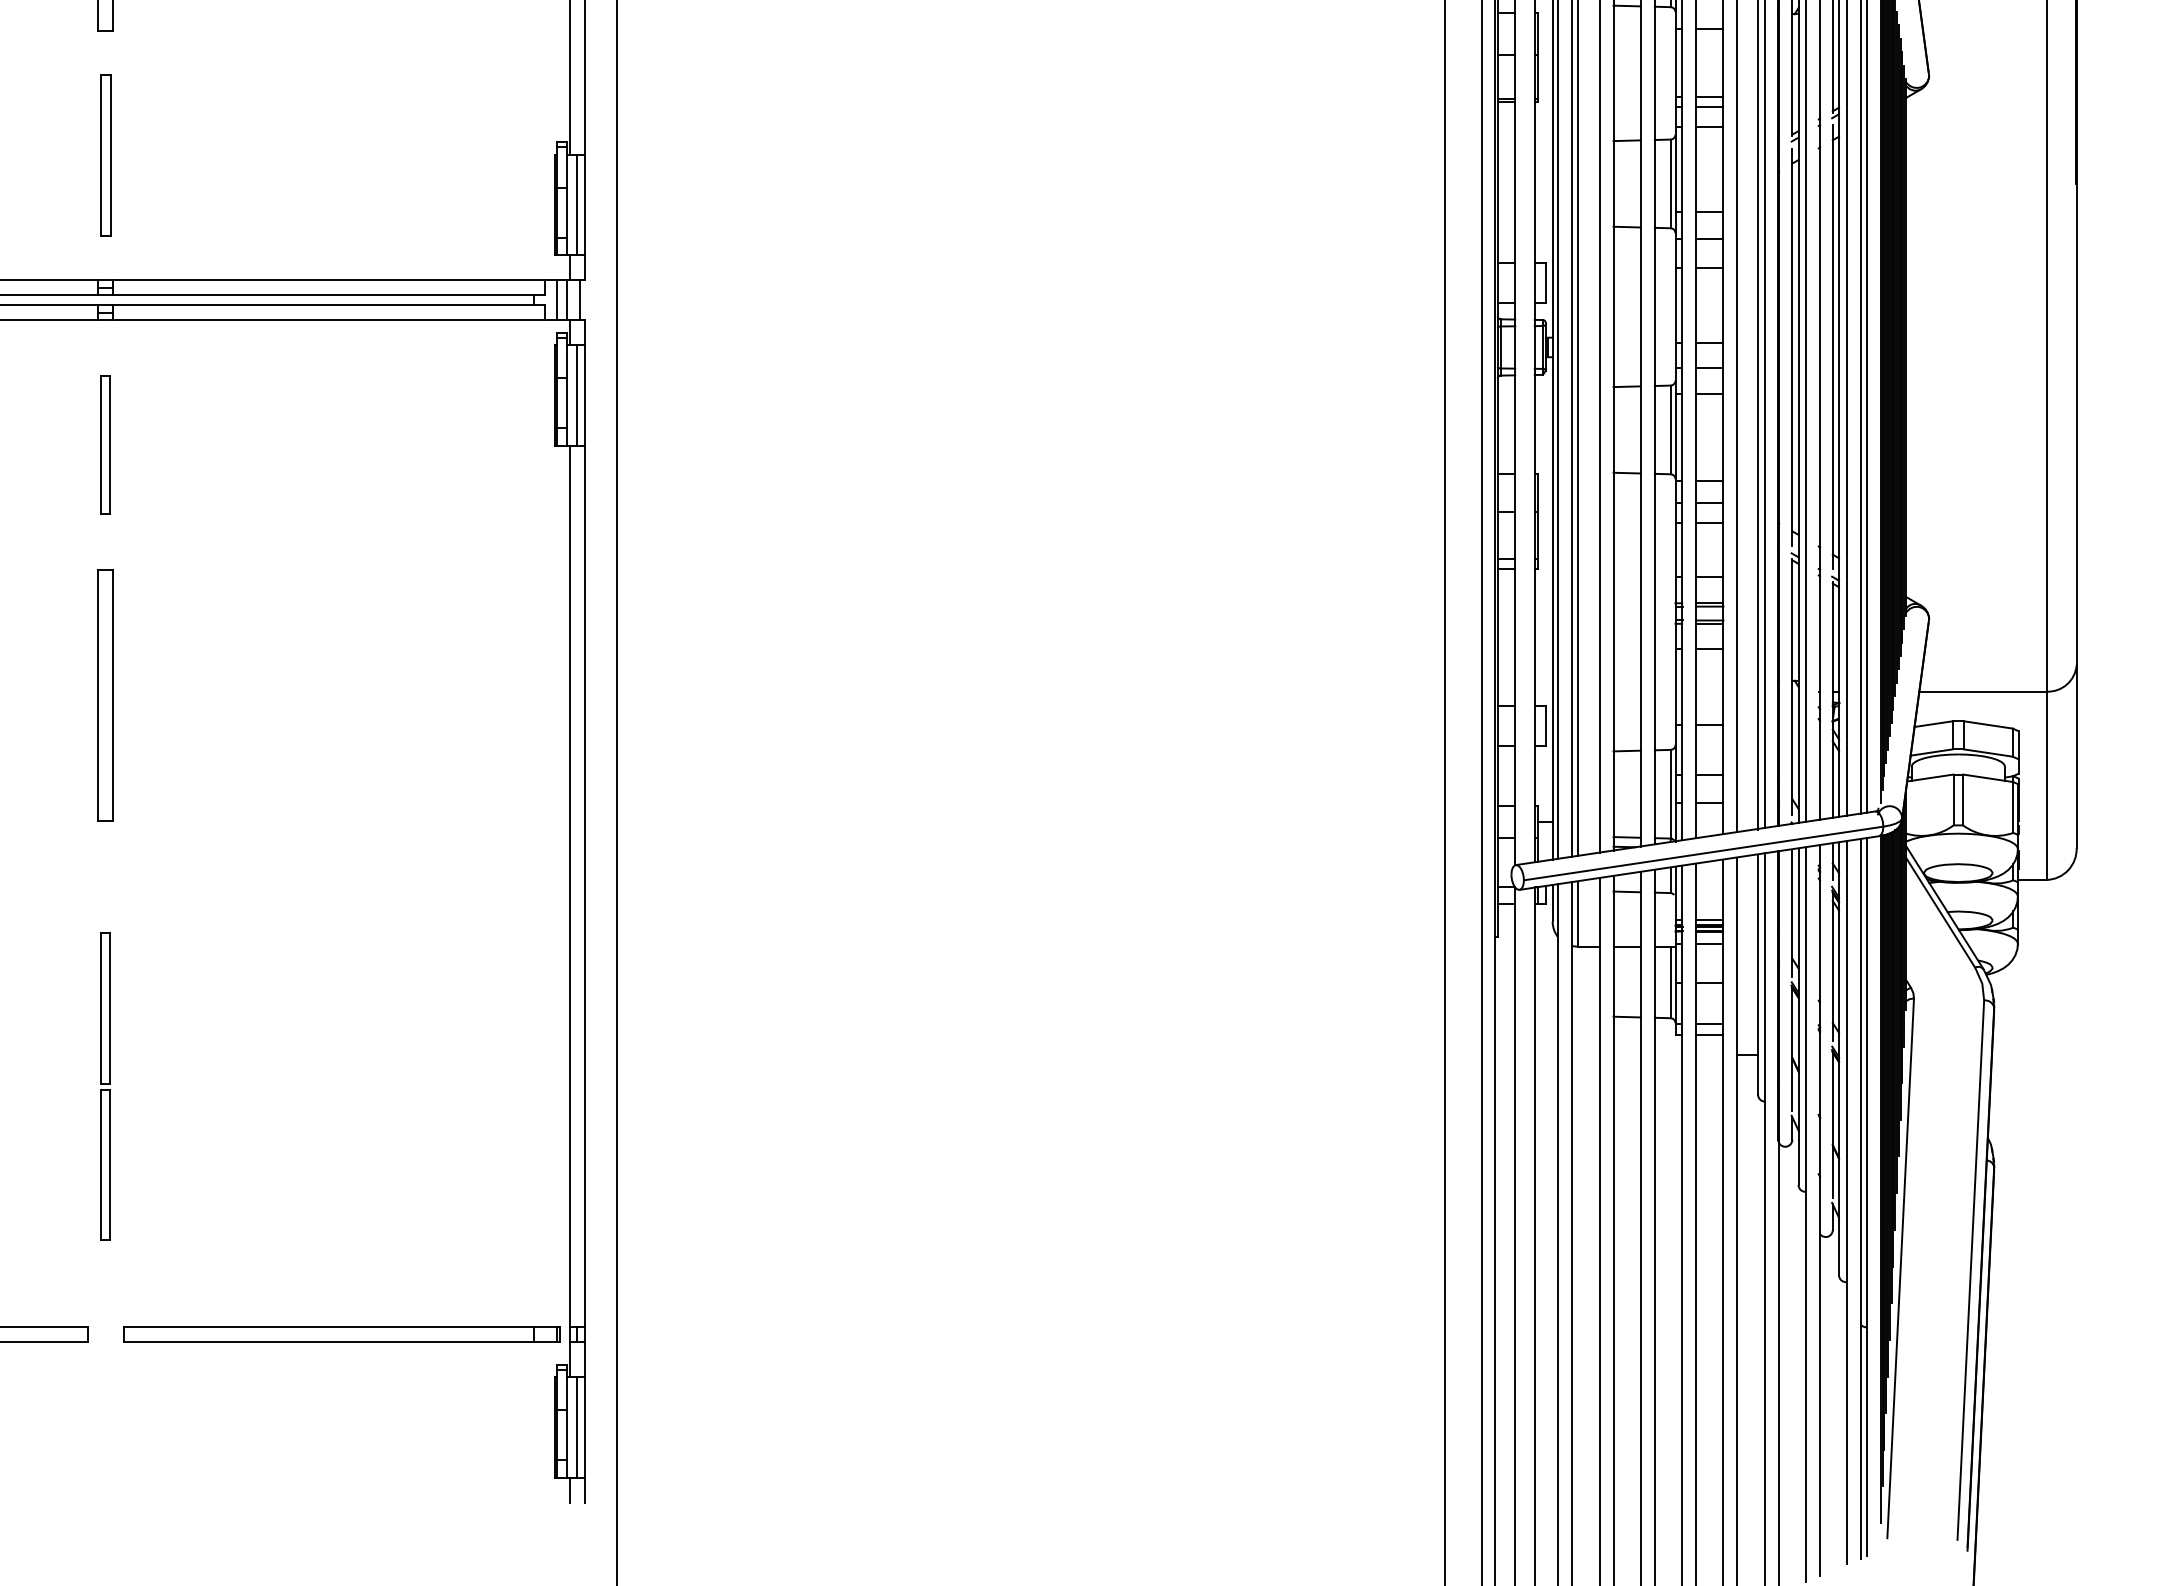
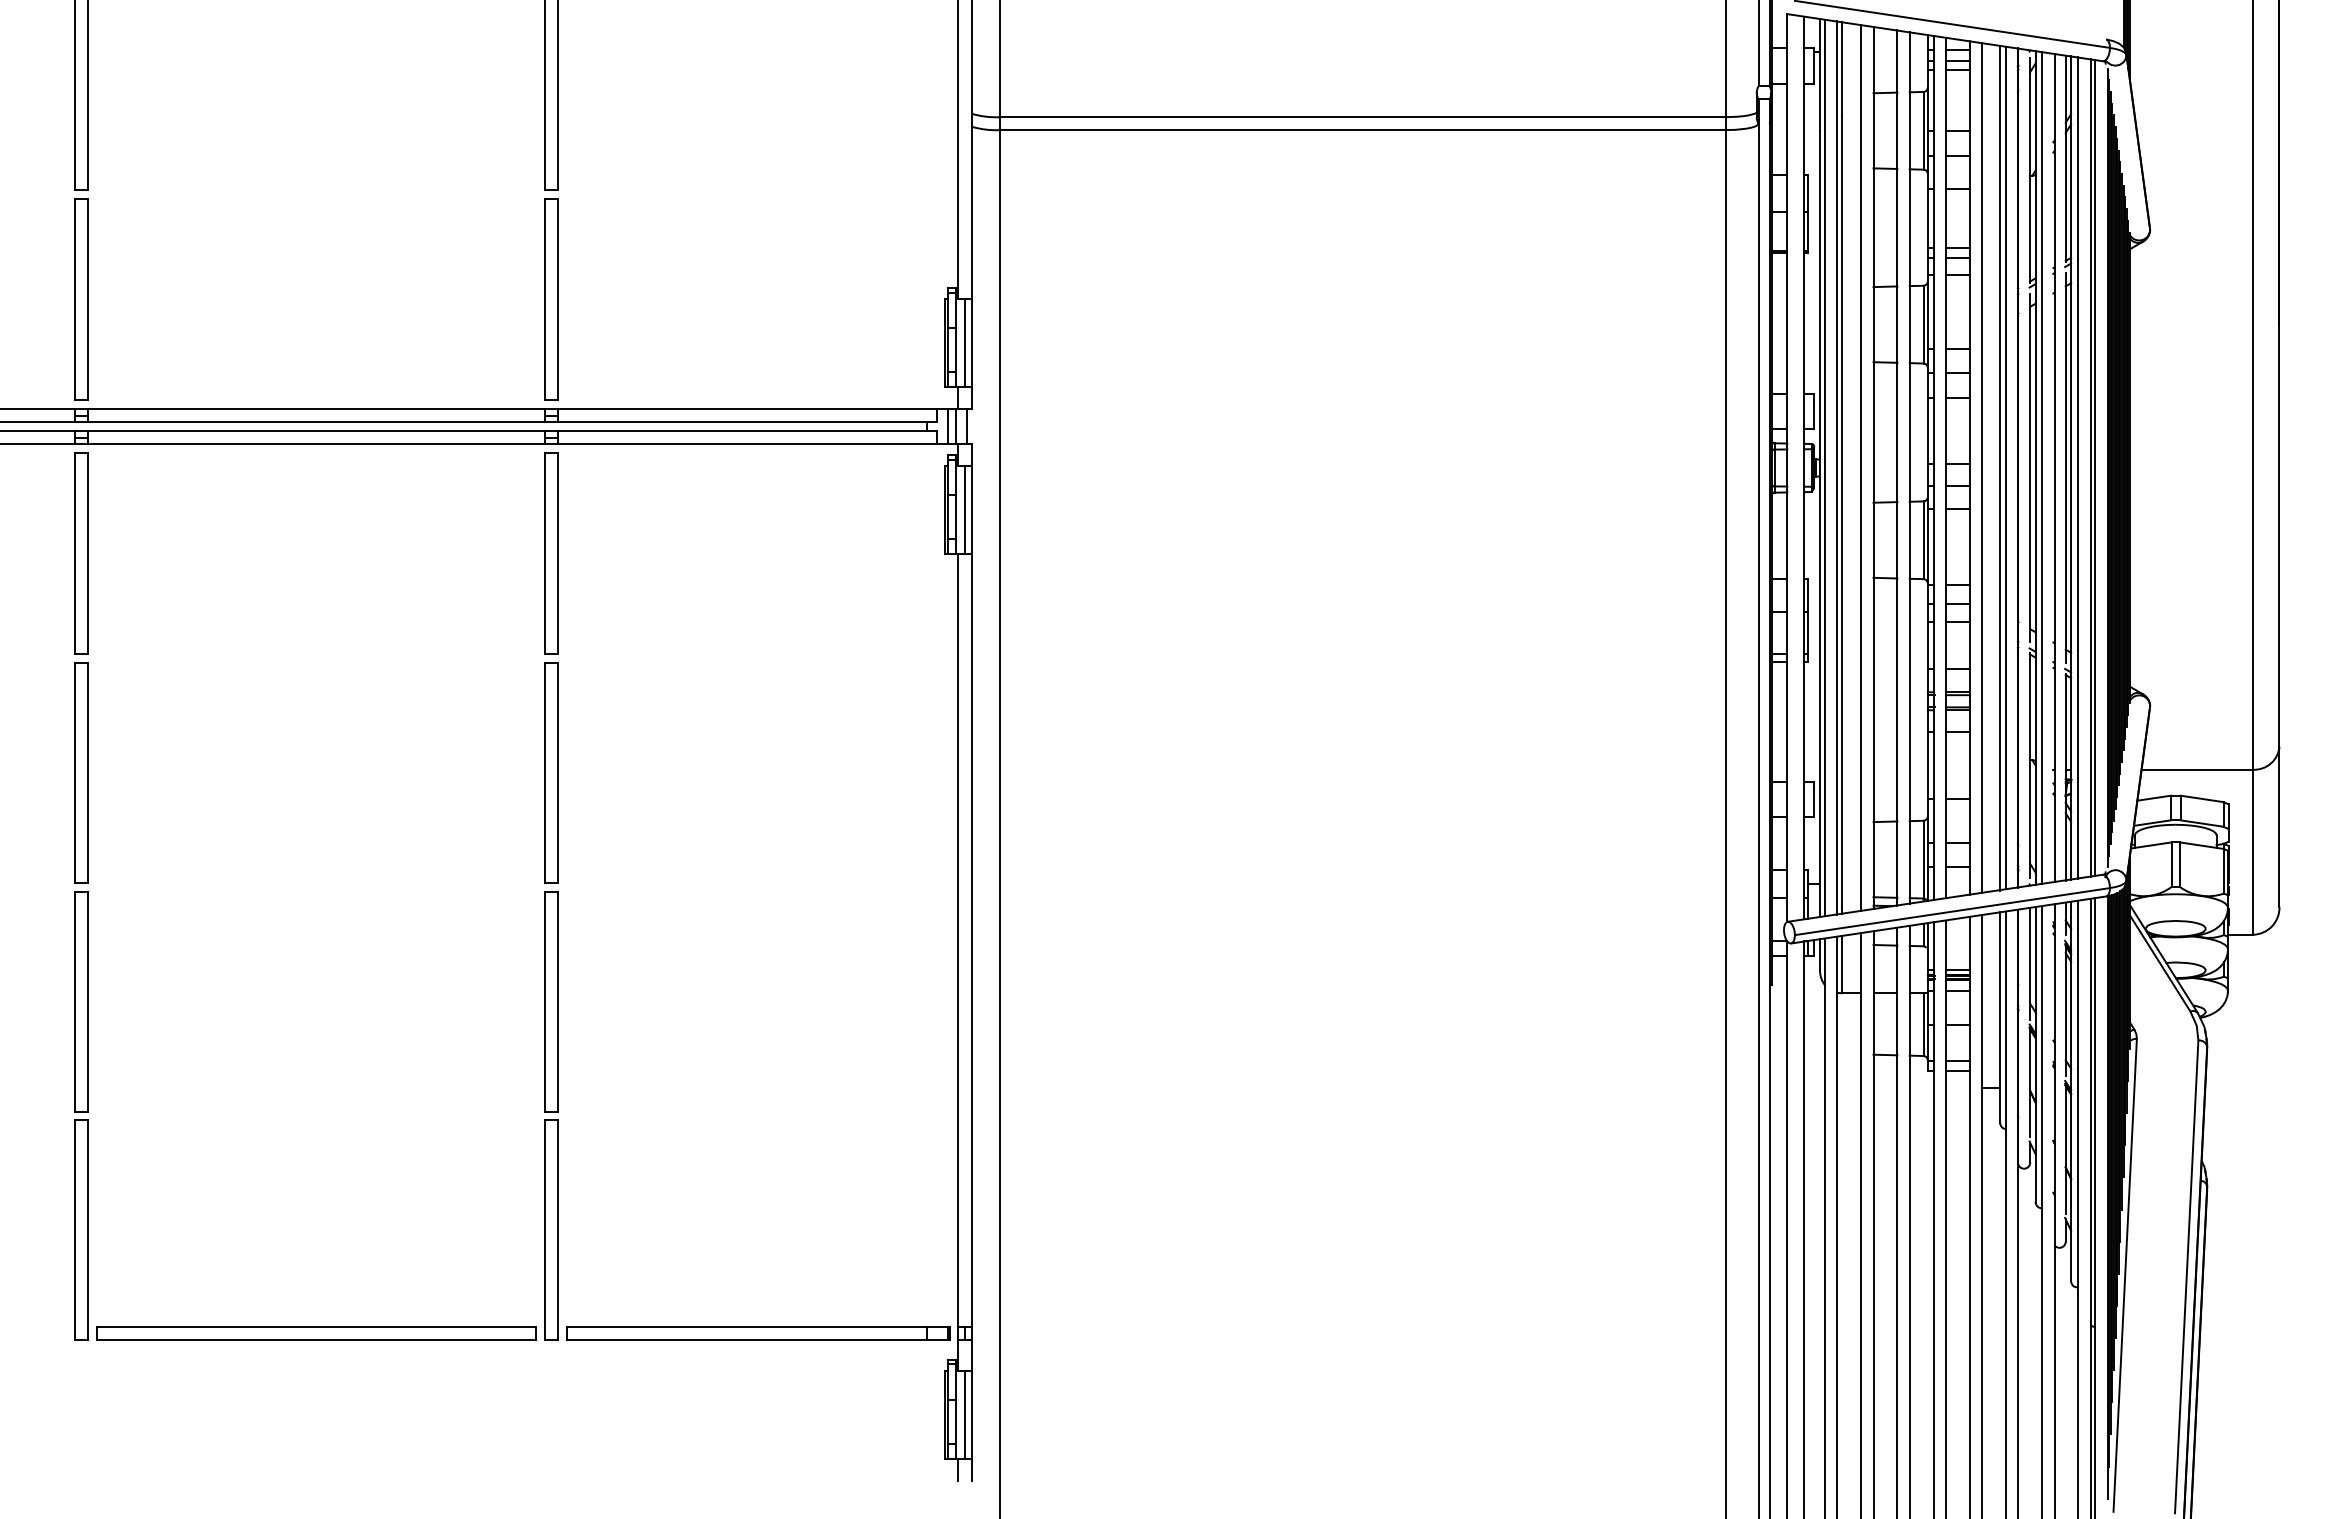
part: (105, 155) -> (551, 299), size x1.43
part: (105, 444) -> (551, 553), size x1.67
part: (105, 1086) -> (551, 1115), size x1.67

